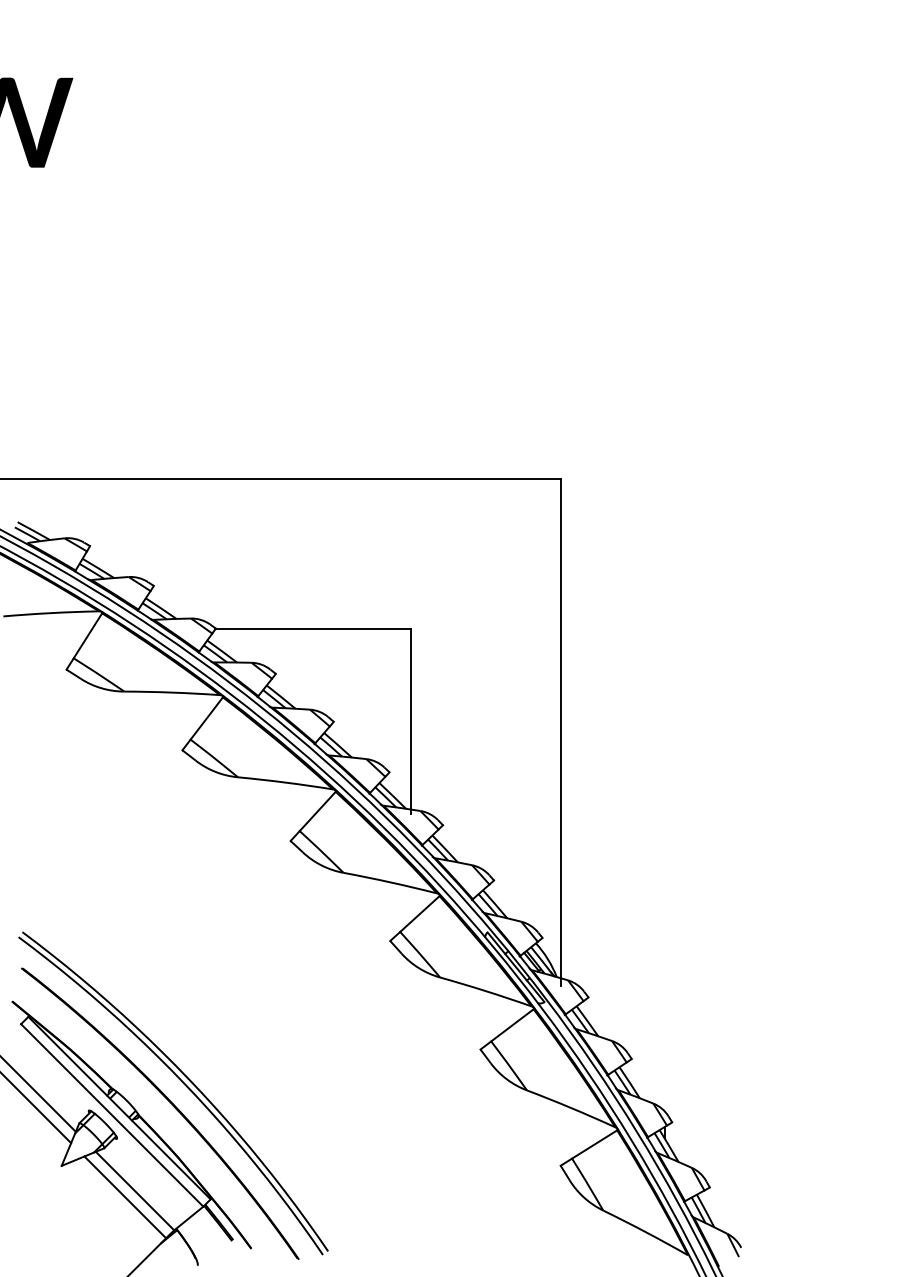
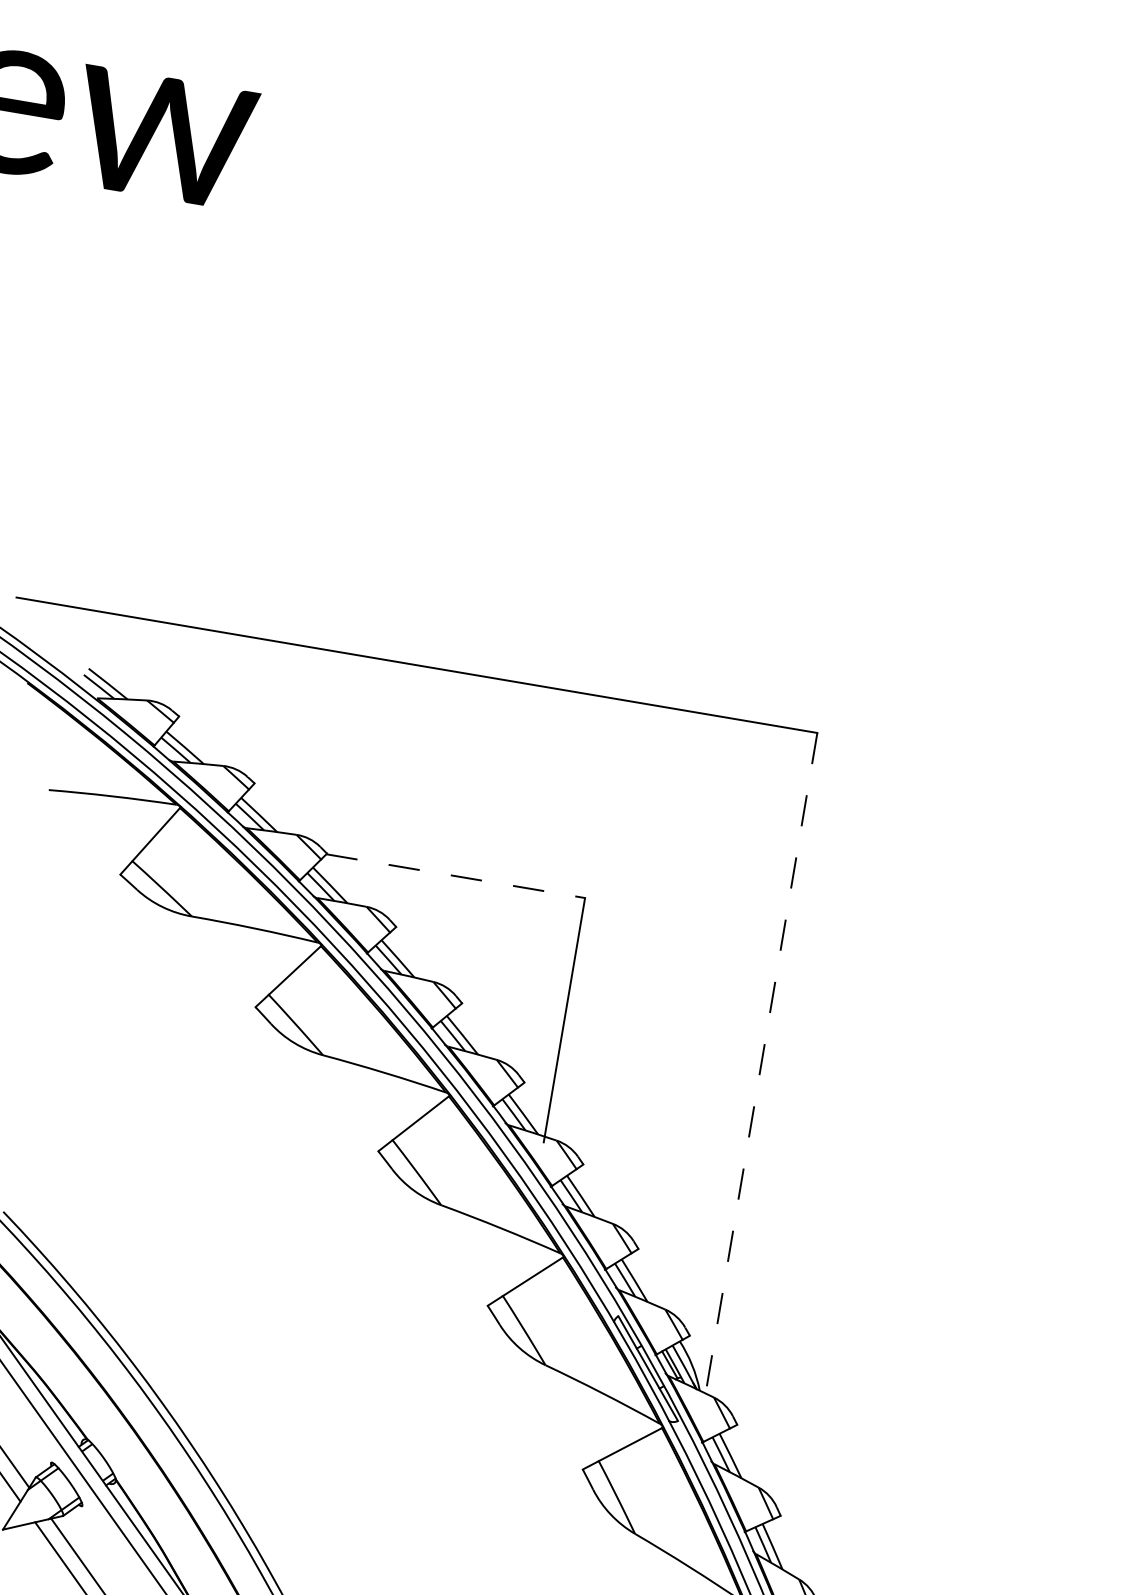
line: (313, 629) -> (455, 876), solid -> dashed
line: (561, 732) -> (760, 1068), solid -> dashed

